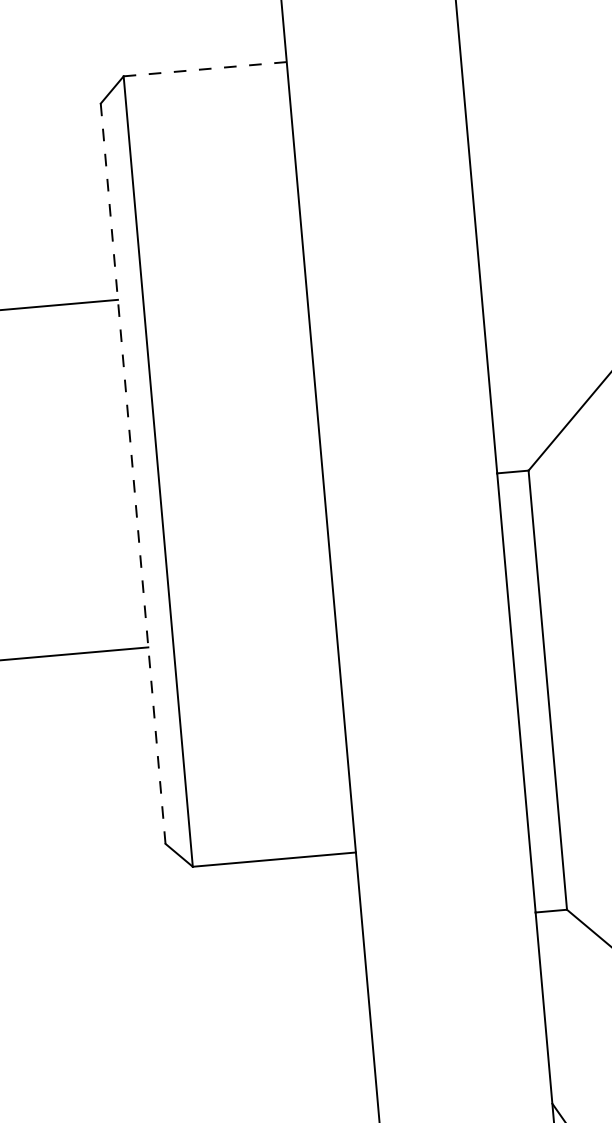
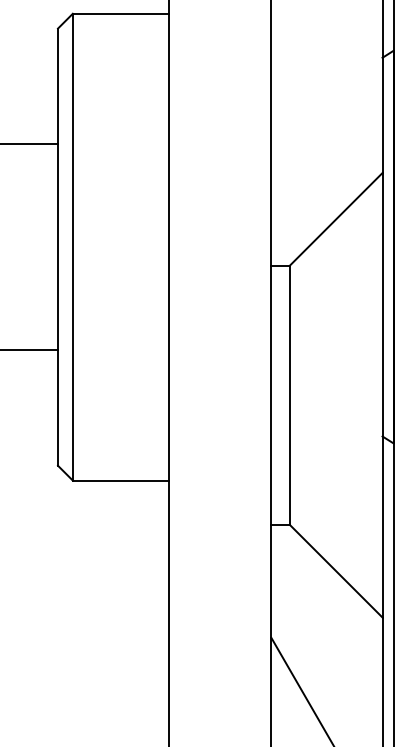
line: (204, 68) -> (120, 13), dashed -> solid
line: (134, 474) -> (58, 247), dashed -> solid

